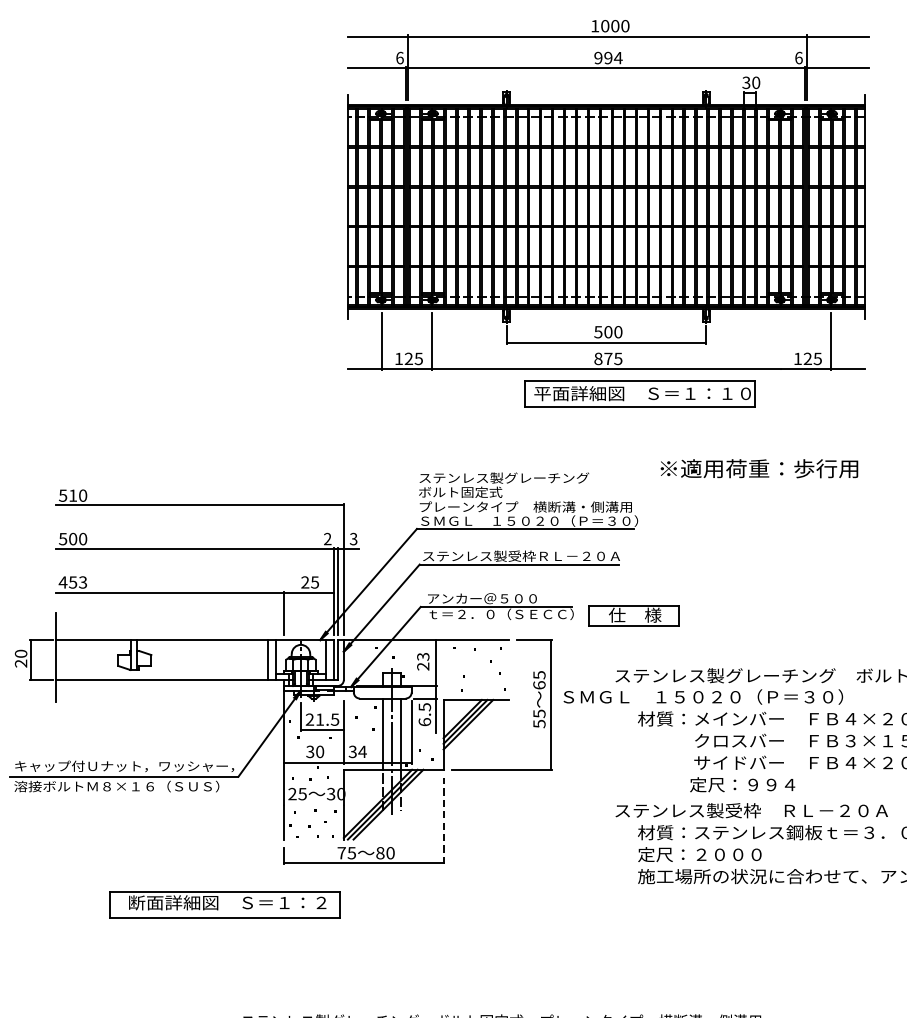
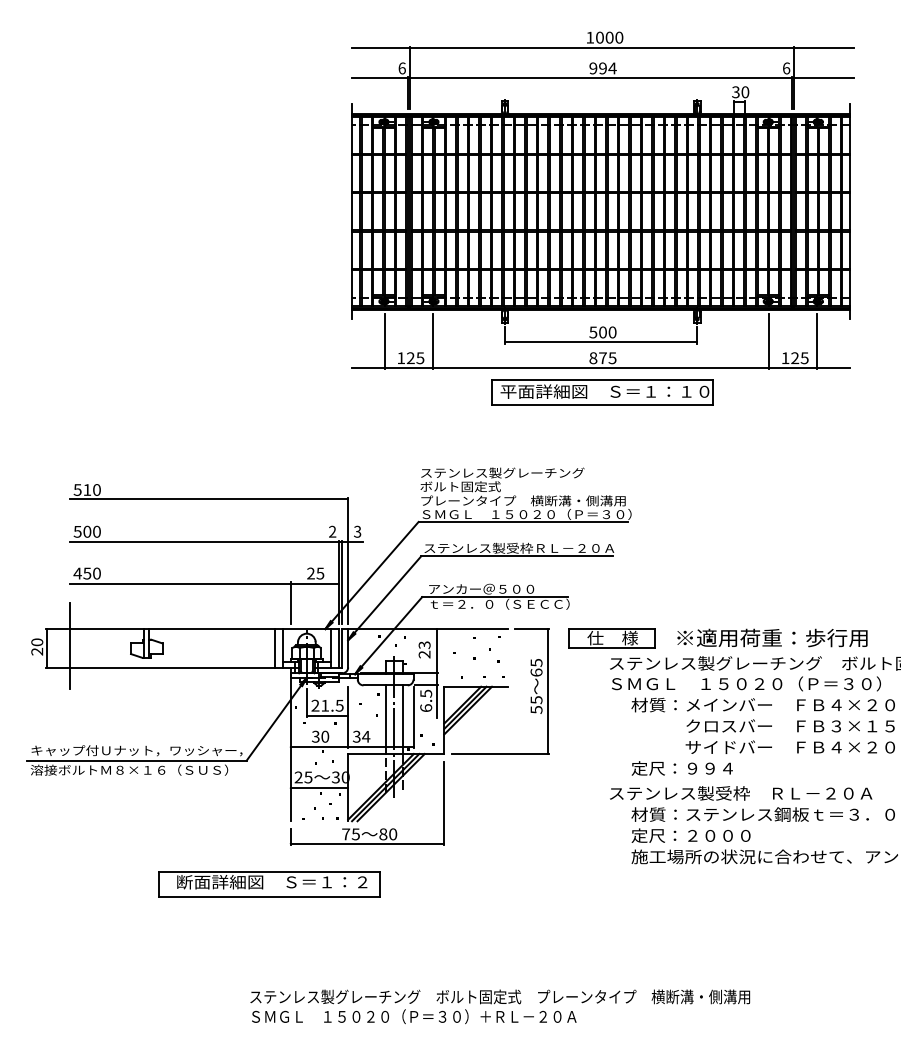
line: (781, 341) -> (769, 341), added
part: (640, 394) -> (602, 392), moved
text: (759, 468) -> (772, 637), moved
text: (82, 582) -> (96, 573), 453 -> 450
part: (633, 615) -> (611, 638), moved
text: (703, 696) -> (746, 683), moved
text: (741, 784) -> (681, 768), moved
line: (314, 805) -> (319, 788), added
line: (443, 821) -> (444, 803), dashed -> solid
part: (224, 905) -> (269, 884), moved

